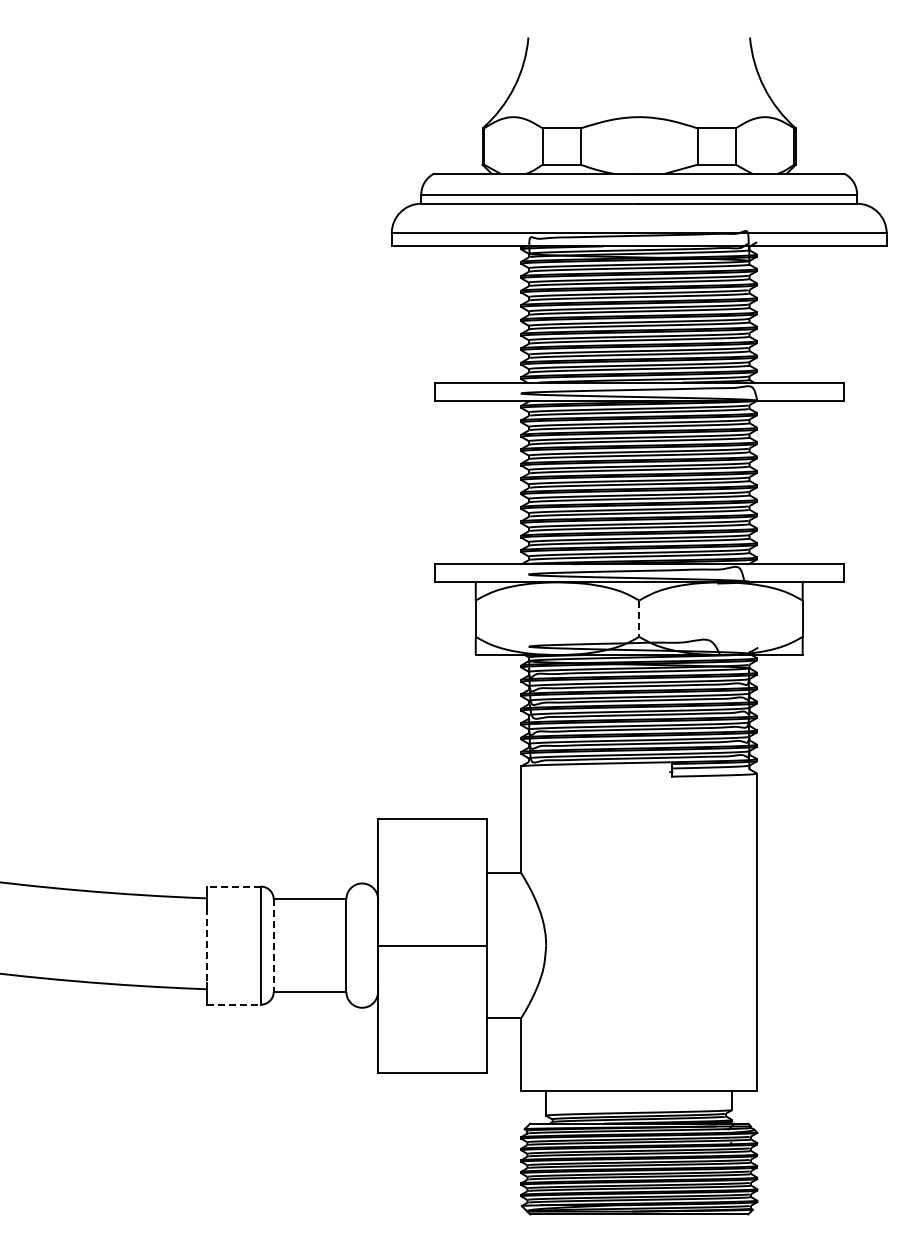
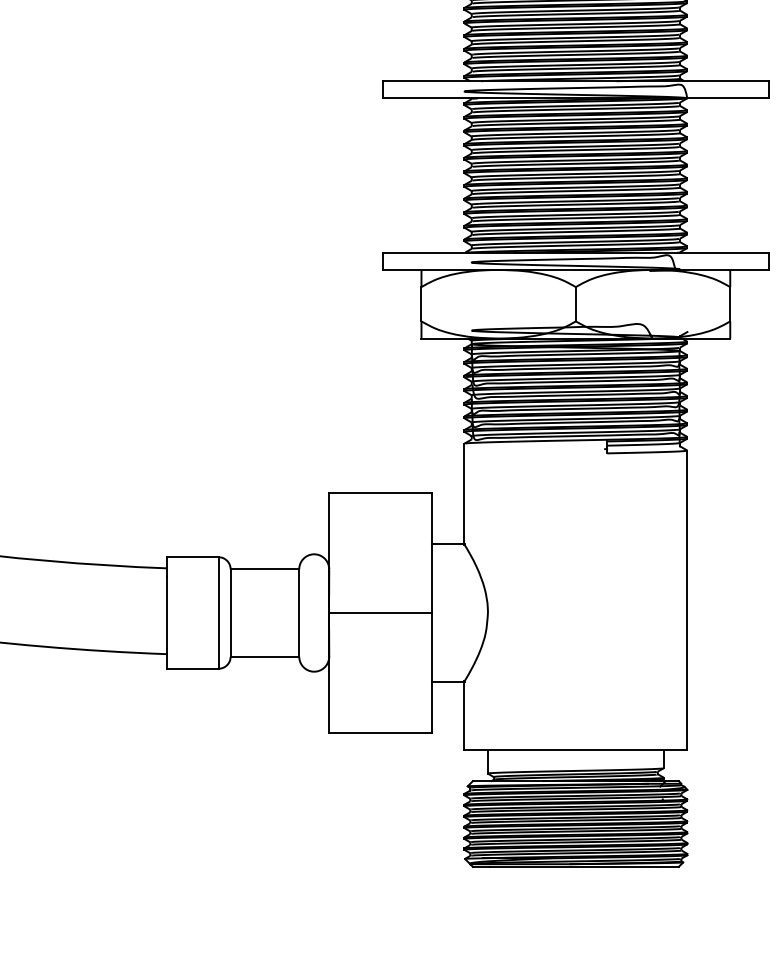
line: (639, 619) -> (576, 304), dashed -> solid
line: (233, 886) -> (192, 557), dashed -> solid
line: (206, 945) -> (167, 612), dashed -> solid
line: (273, 946) -> (230, 613), dashed -> solid
line: (234, 1004) -> (193, 668), dashed -> solid

